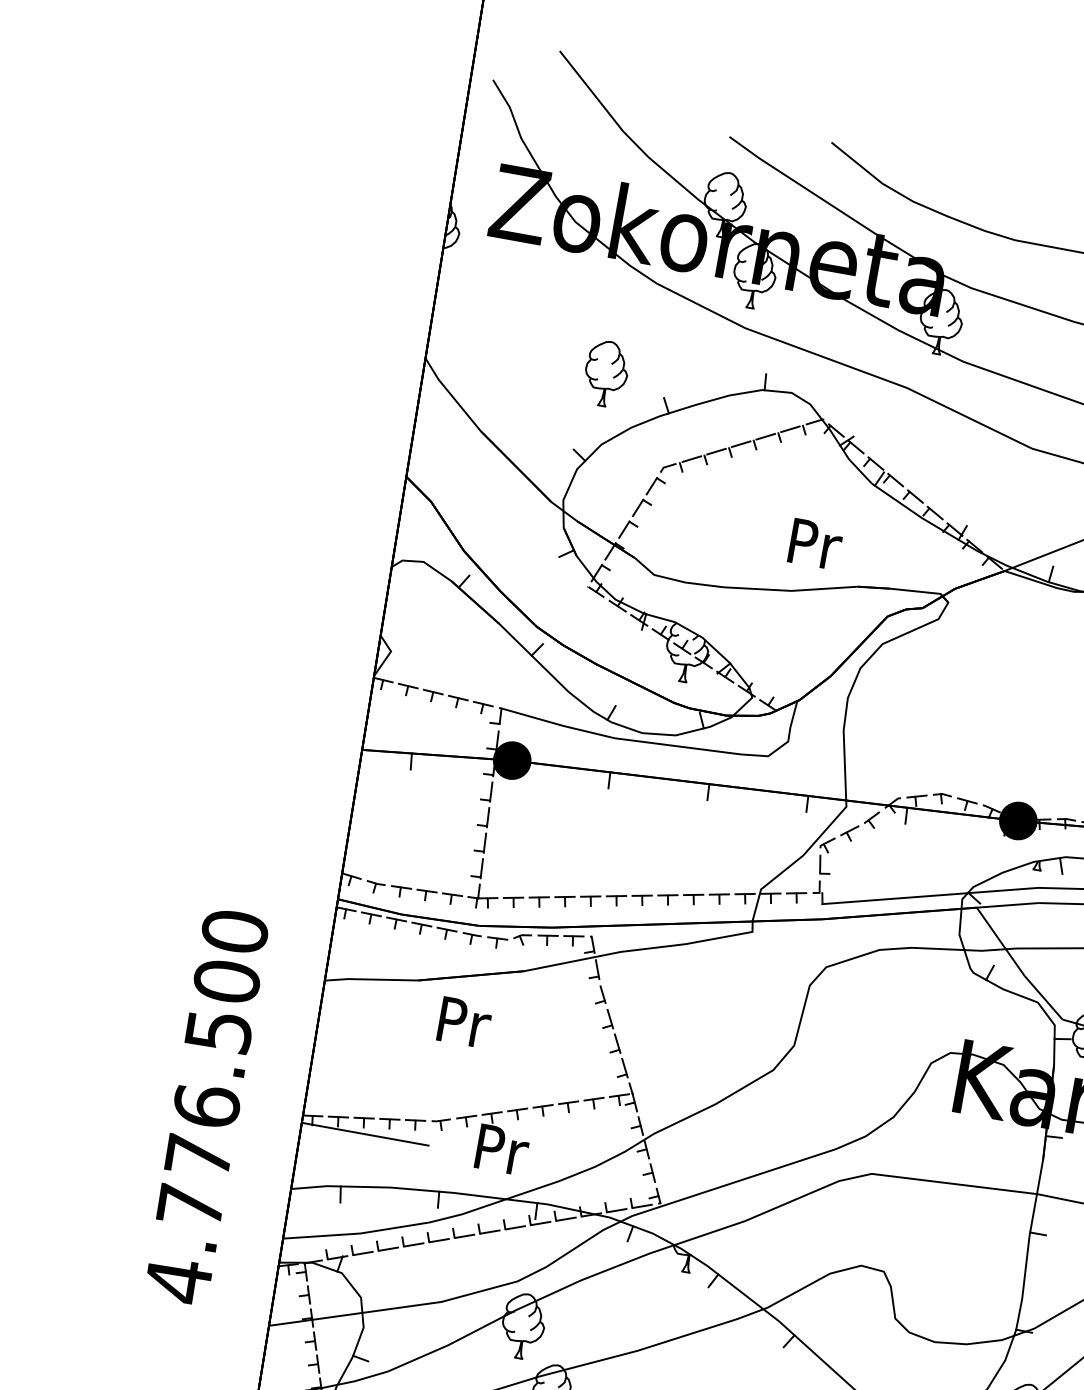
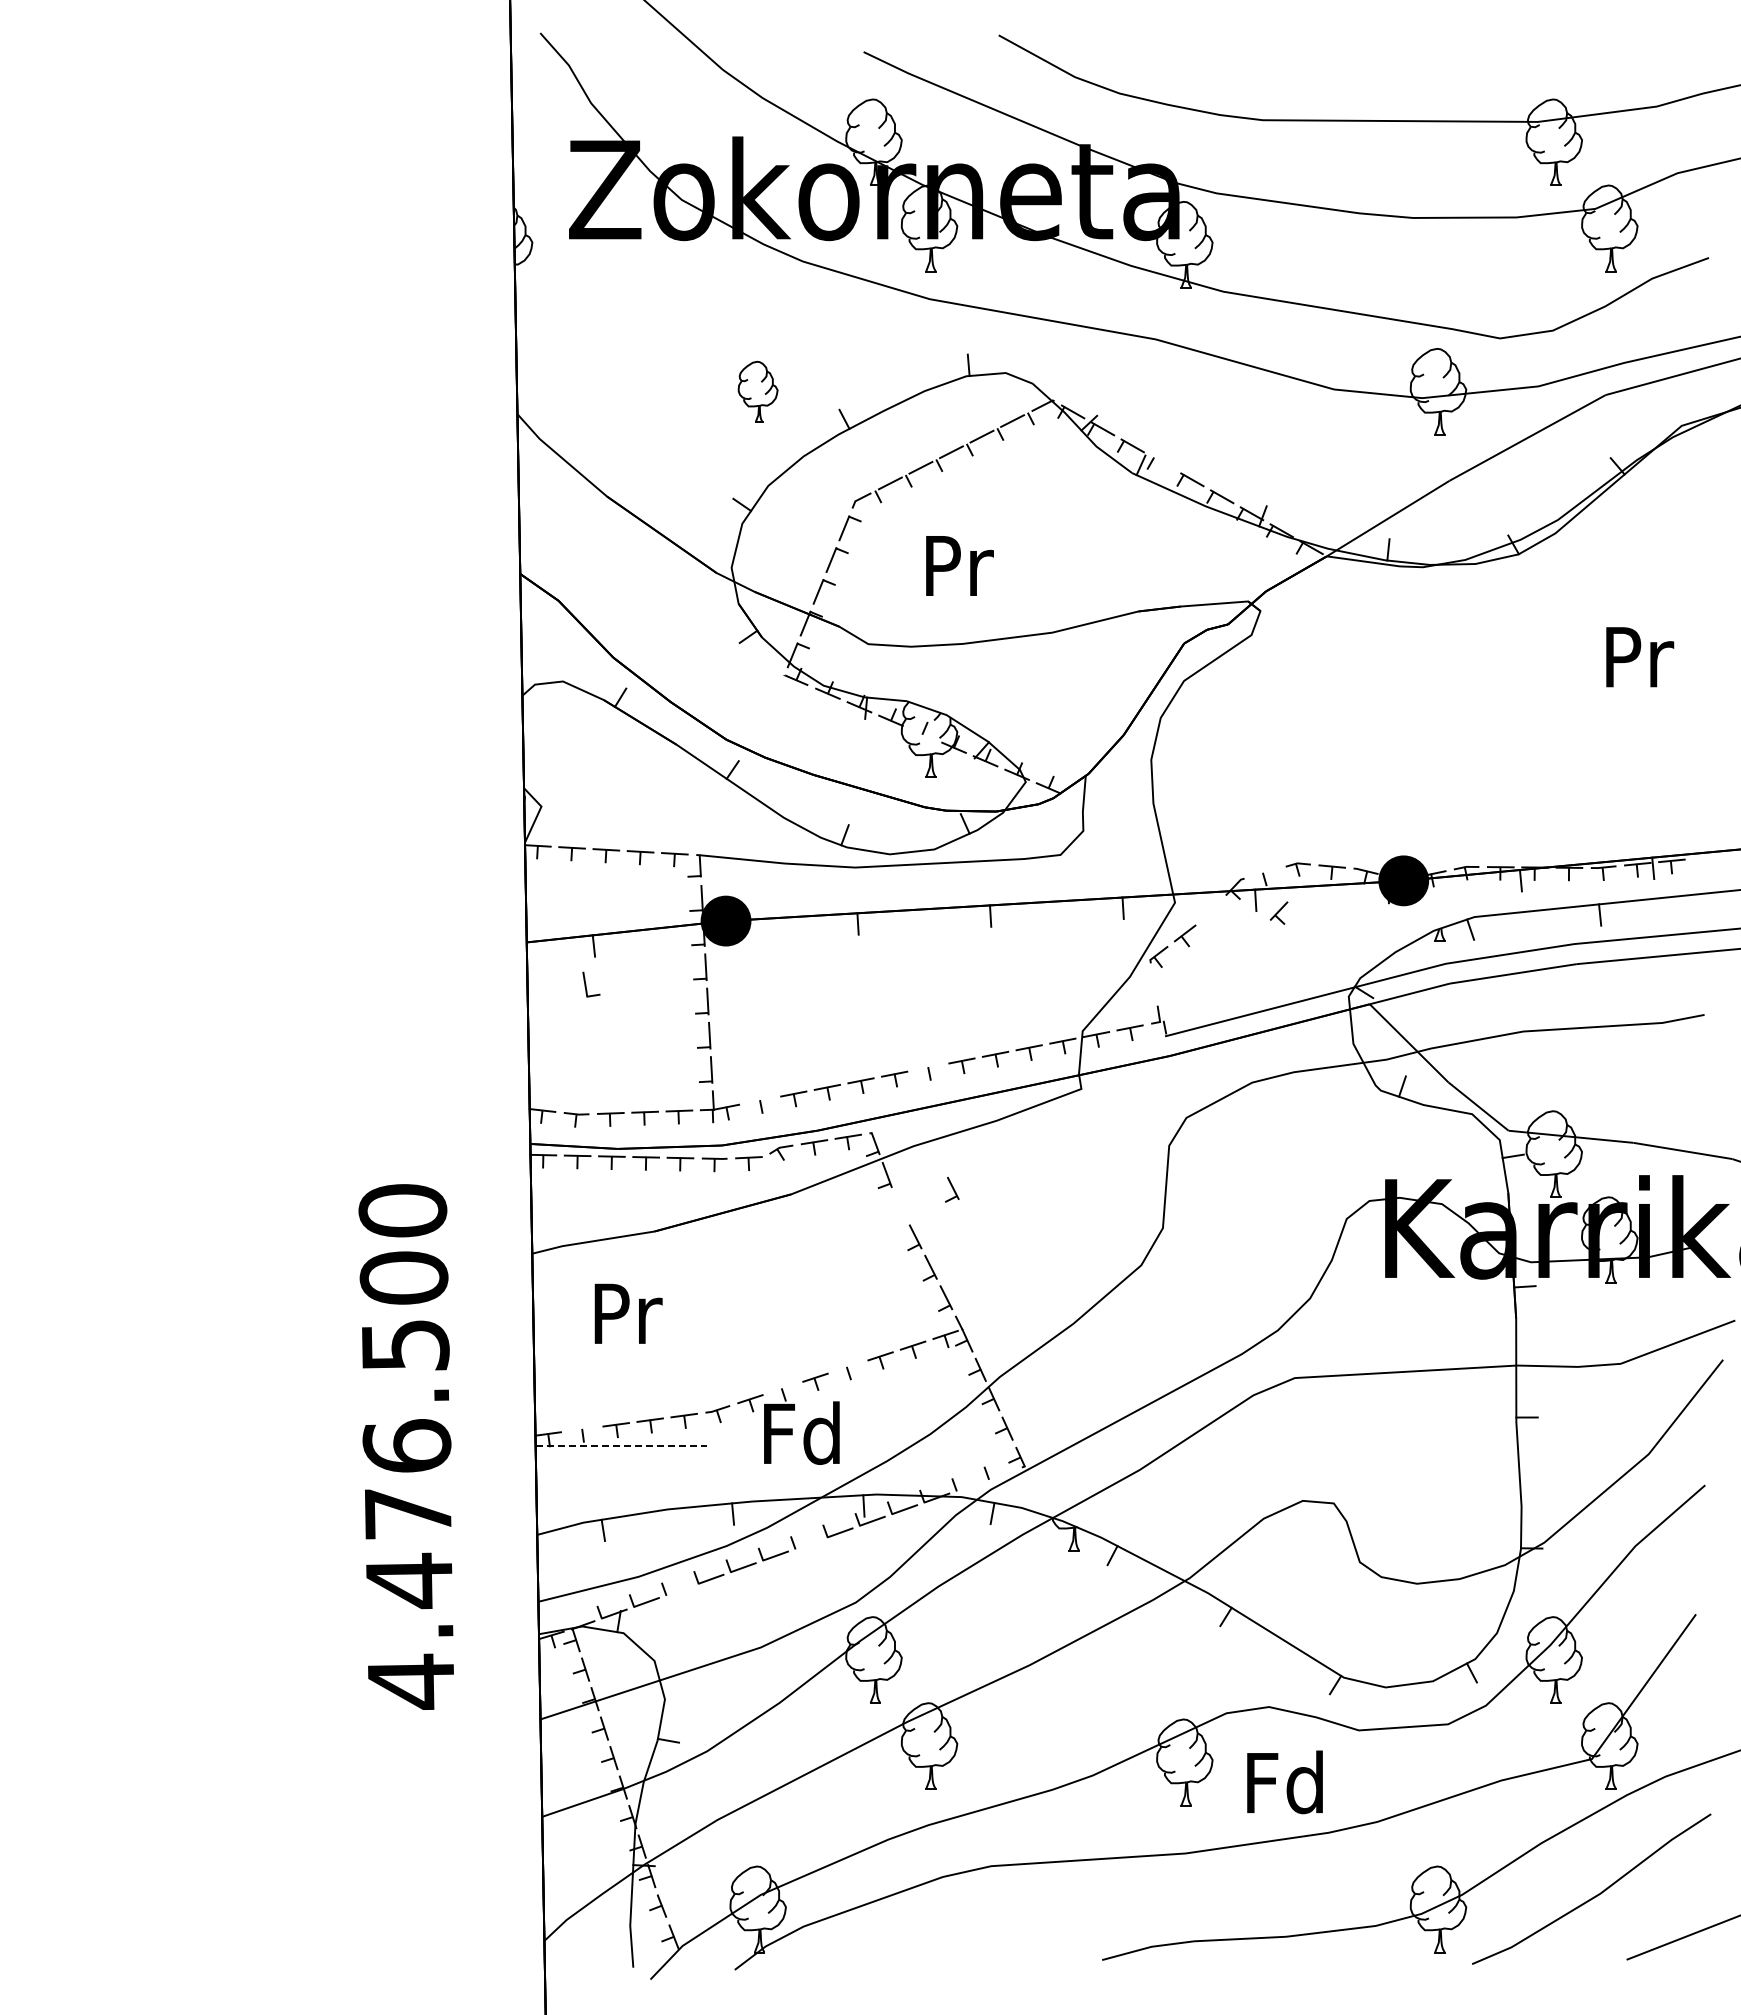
part: (605, 373) -> (757, 391), size x0.7
line: (895, 479) -> (1162, 462), removed
text: (815, 543) -> (959, 565), moved
line: (682, 648) -> (922, 734), removed
line: (916, 796) -> (1264, 872), removed
part: (871, 818) -> (1278, 912), moved
part: (824, 865) -> (591, 984), moved
line: (641, 895) -> (927, 1067), removed
line: (513, 897) -> (759, 1100), removed
part: (602, 995) -> (952, 1189), moved
text: (464, 1022) -> (628, 1313), moved
line: (542, 1106) -> (847, 1367), removed
line: (491, 1113) -> (782, 1388), removed
line: (337, 1117) -> (581, 1429), removed
line: (365, 1134) -> (621, 1445), solid -> dashed
text: (500, 1148) -> (801, 1432), Pr -> Fd
text: (190, 1205) -> (409, 1580), 4.776.500 -> 4.476.500
line: (642, 1206) -> (1001, 1474), removed
line: (616, 1210) -> (969, 1486), removed
line: (490, 1232) -> (808, 1544), removed
line: (388, 1249) -> (679, 1590), removed

